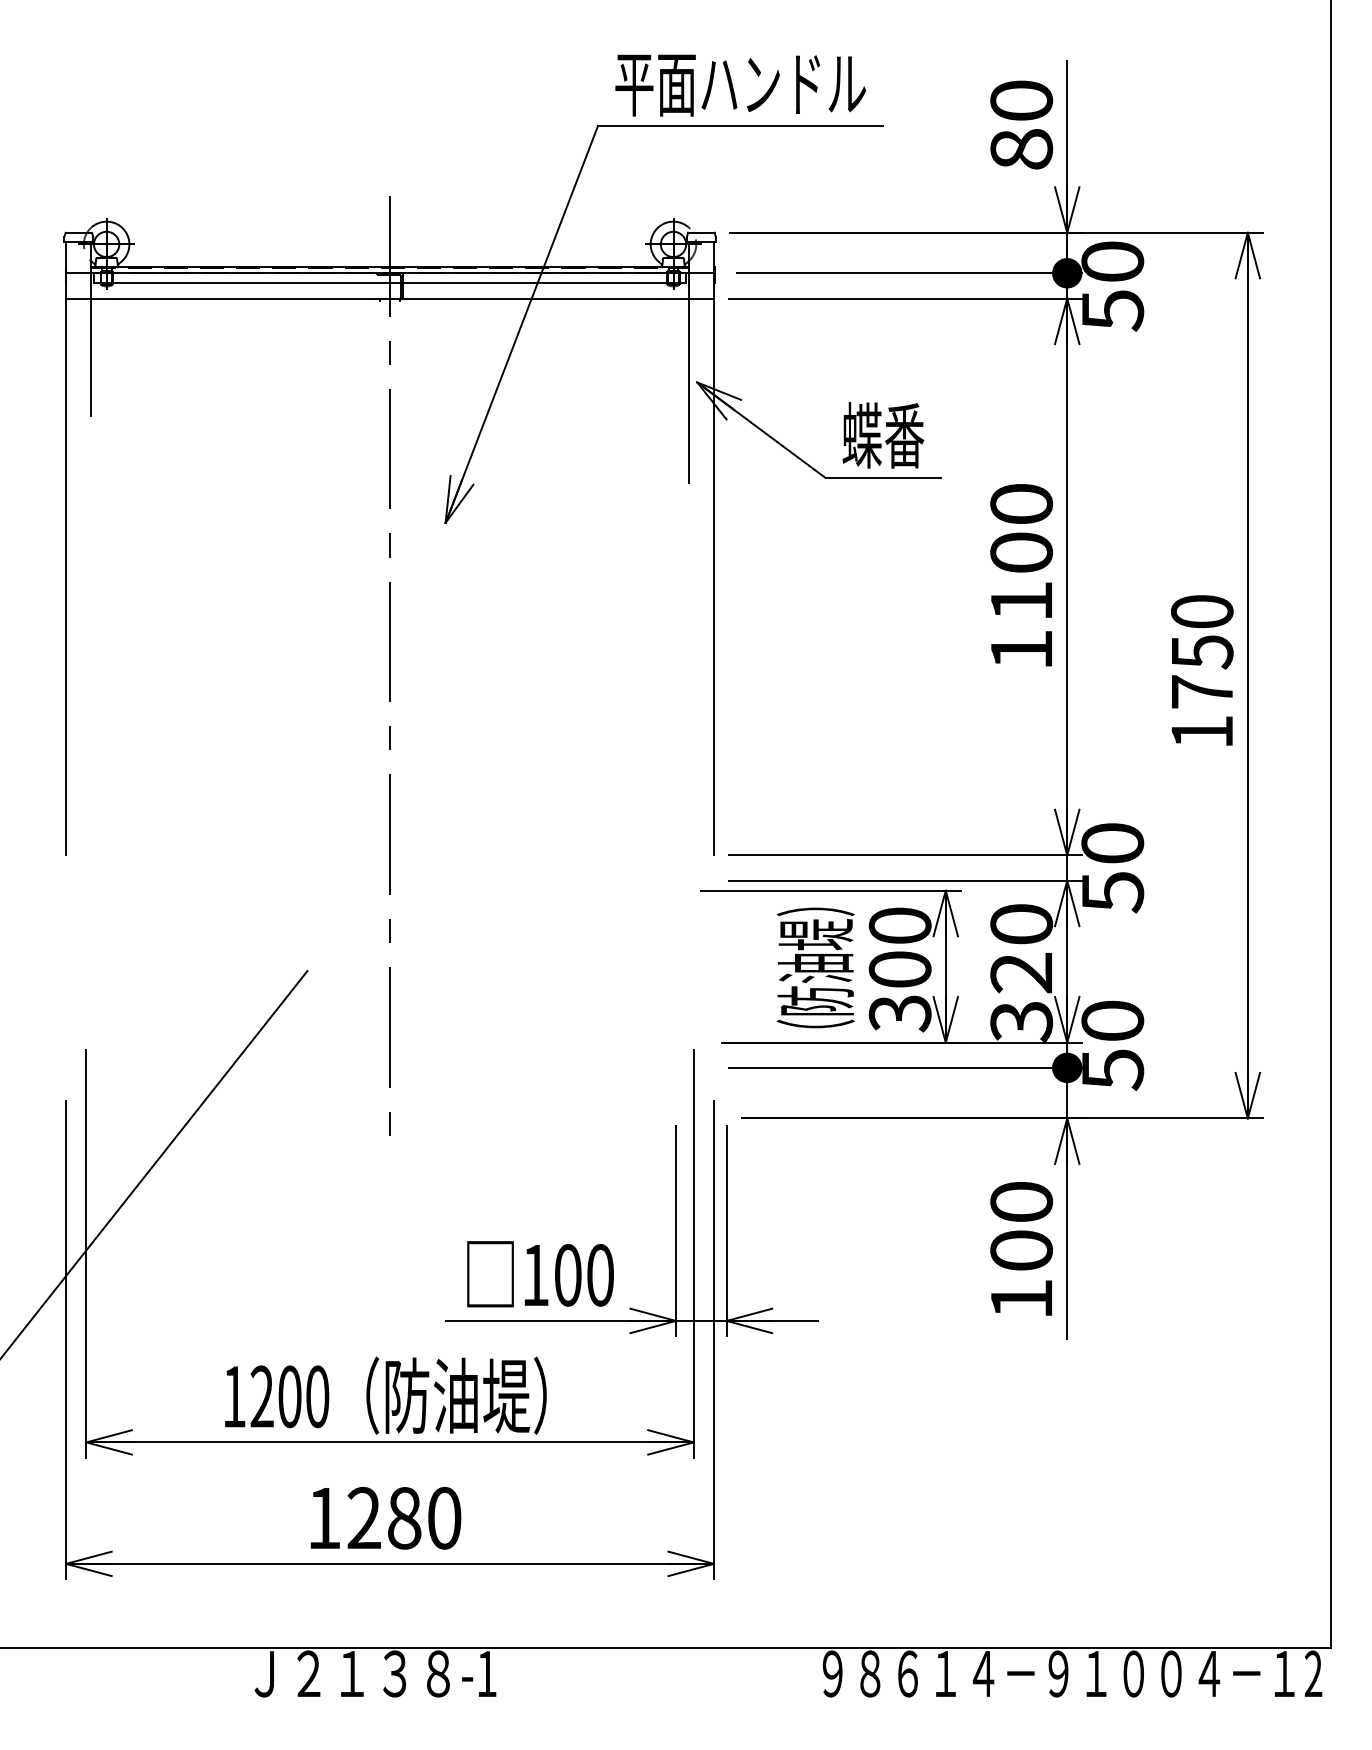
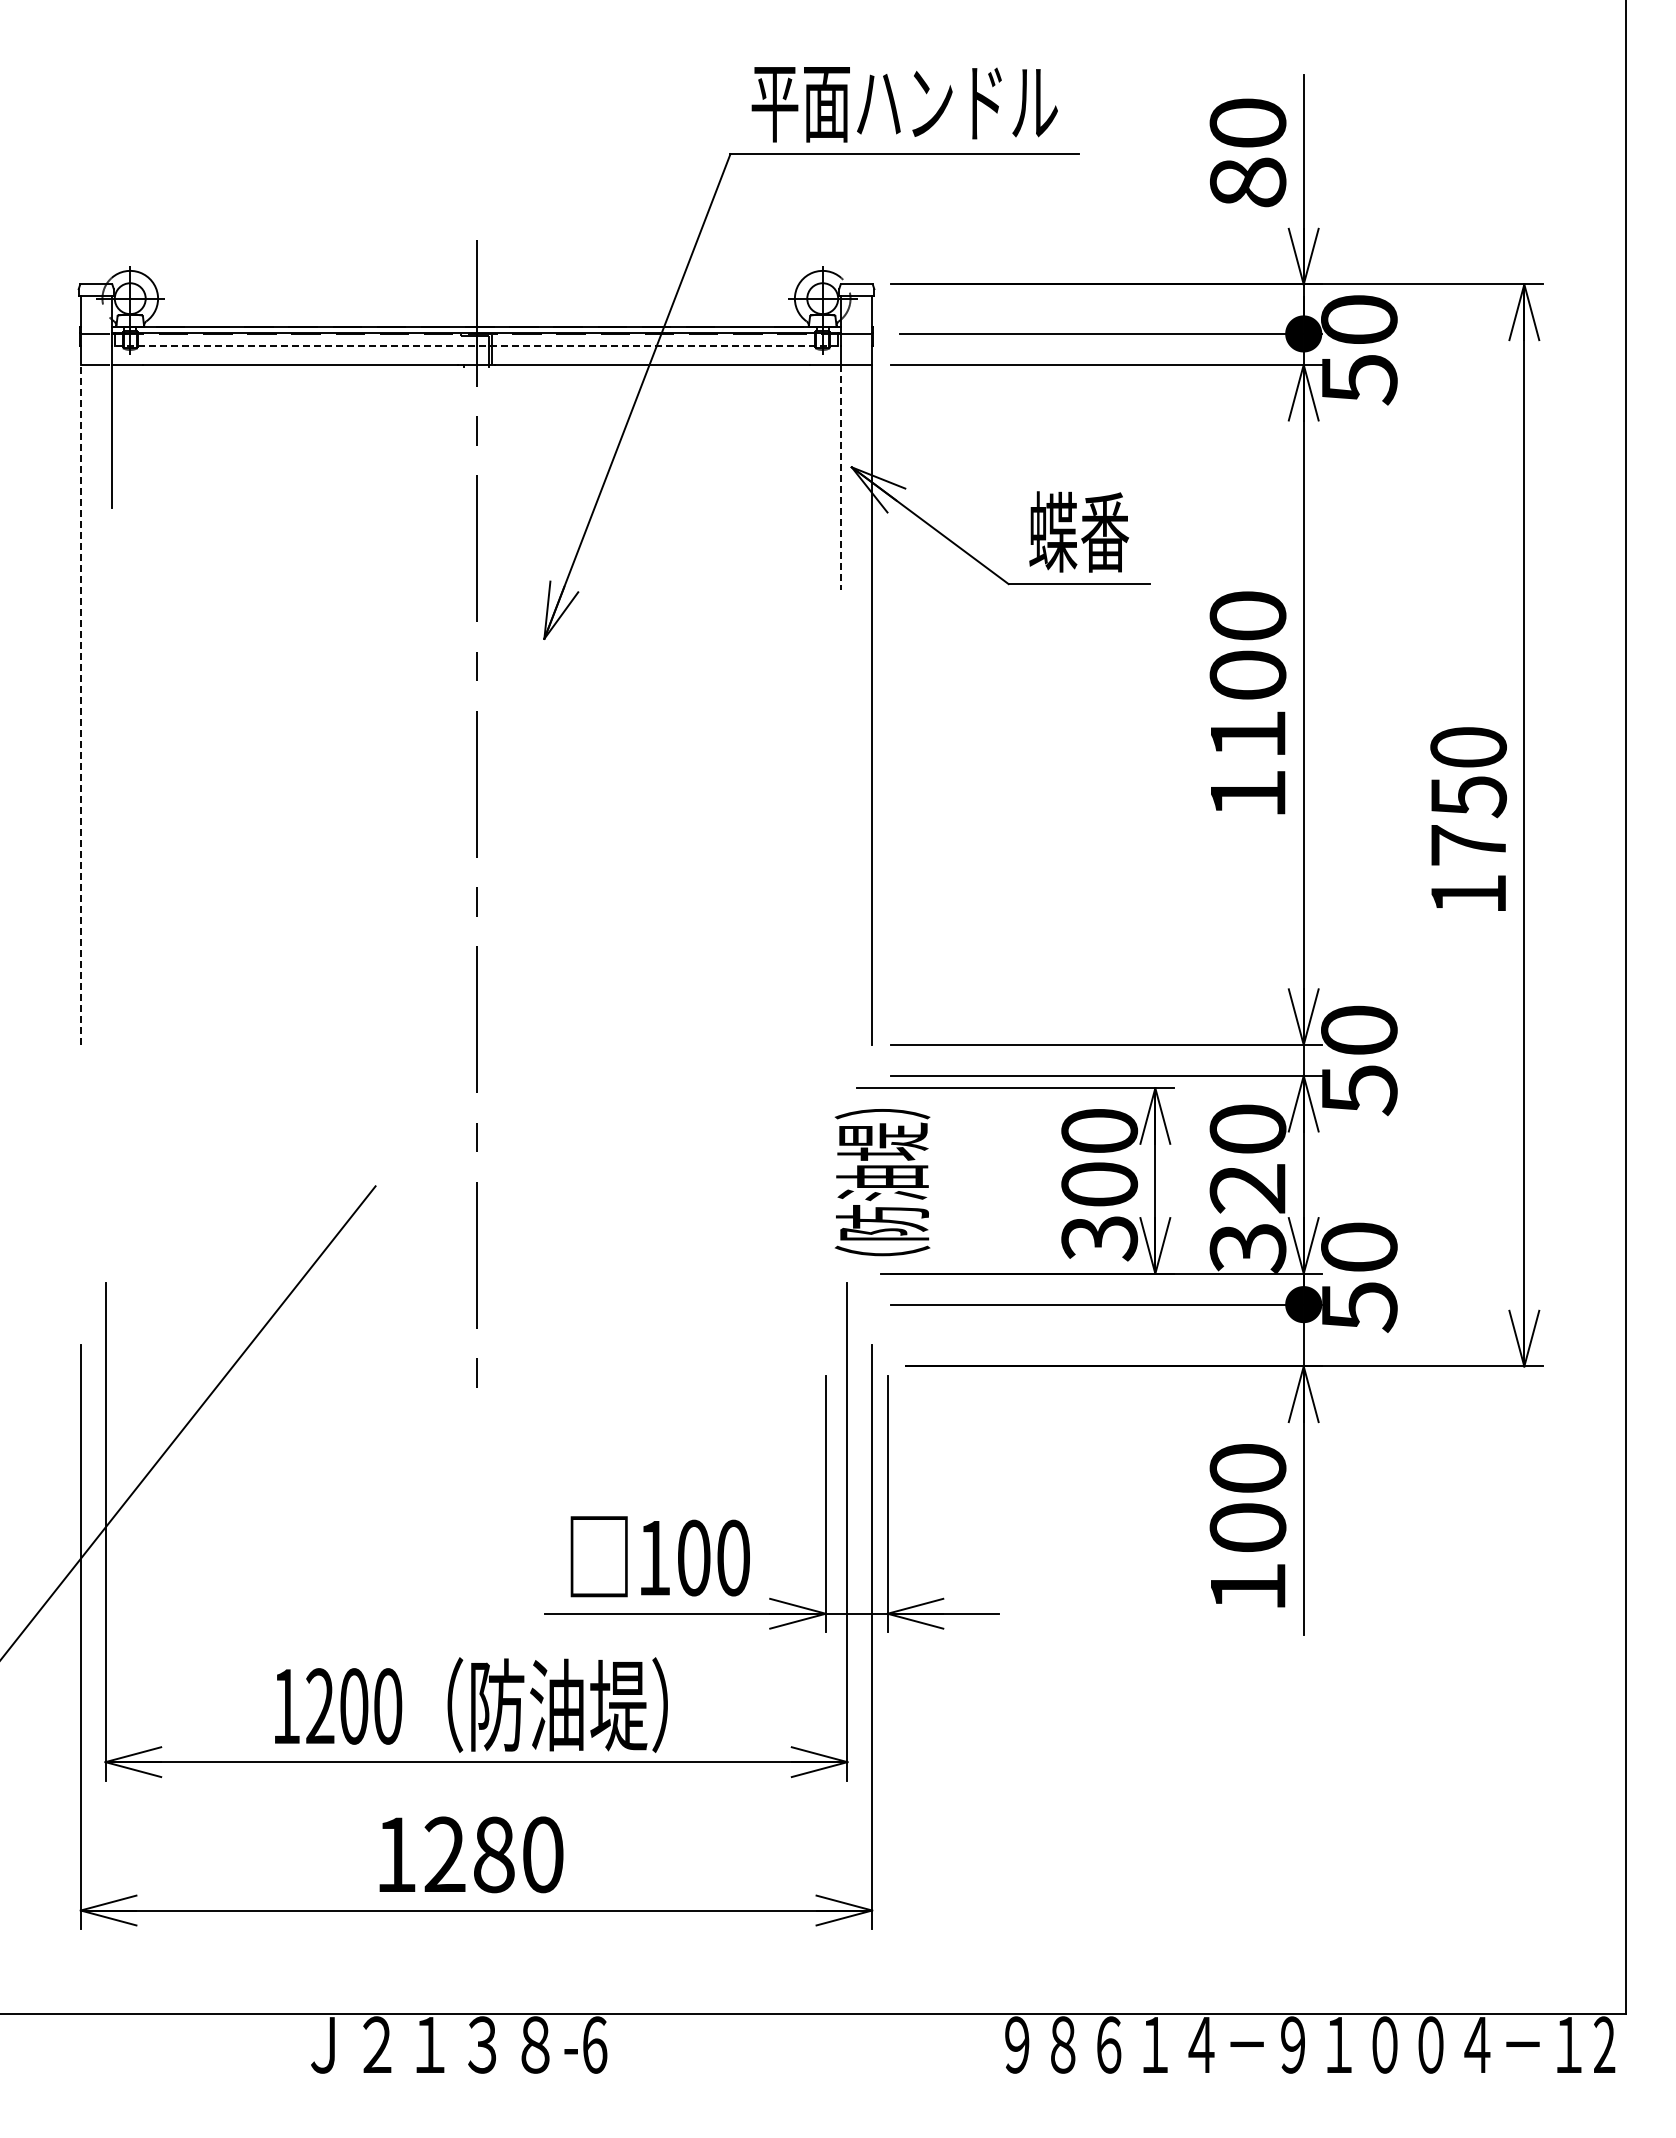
line: (390, 282) -> (476, 345), solid -> dashed
line: (688, 390) -> (841, 477), solid -> dashed
line: (65, 576) -> (80, 704), solid -> dashed
text: (815, 967) -> (882, 1182), moved
text: (487, 1673) -> (595, 2044), -1 -> -6

